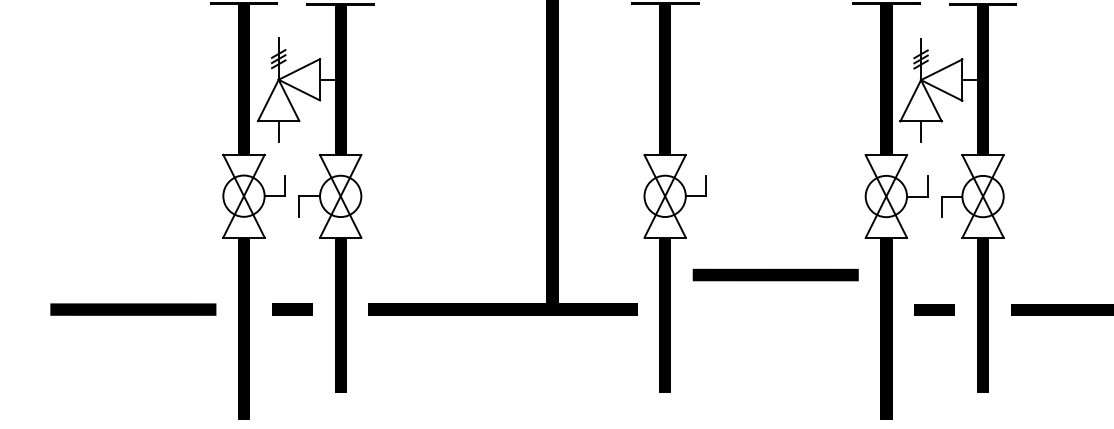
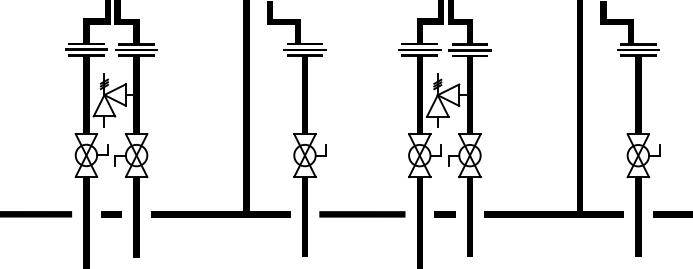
line: (775, 275) -> (362, 214), moved

